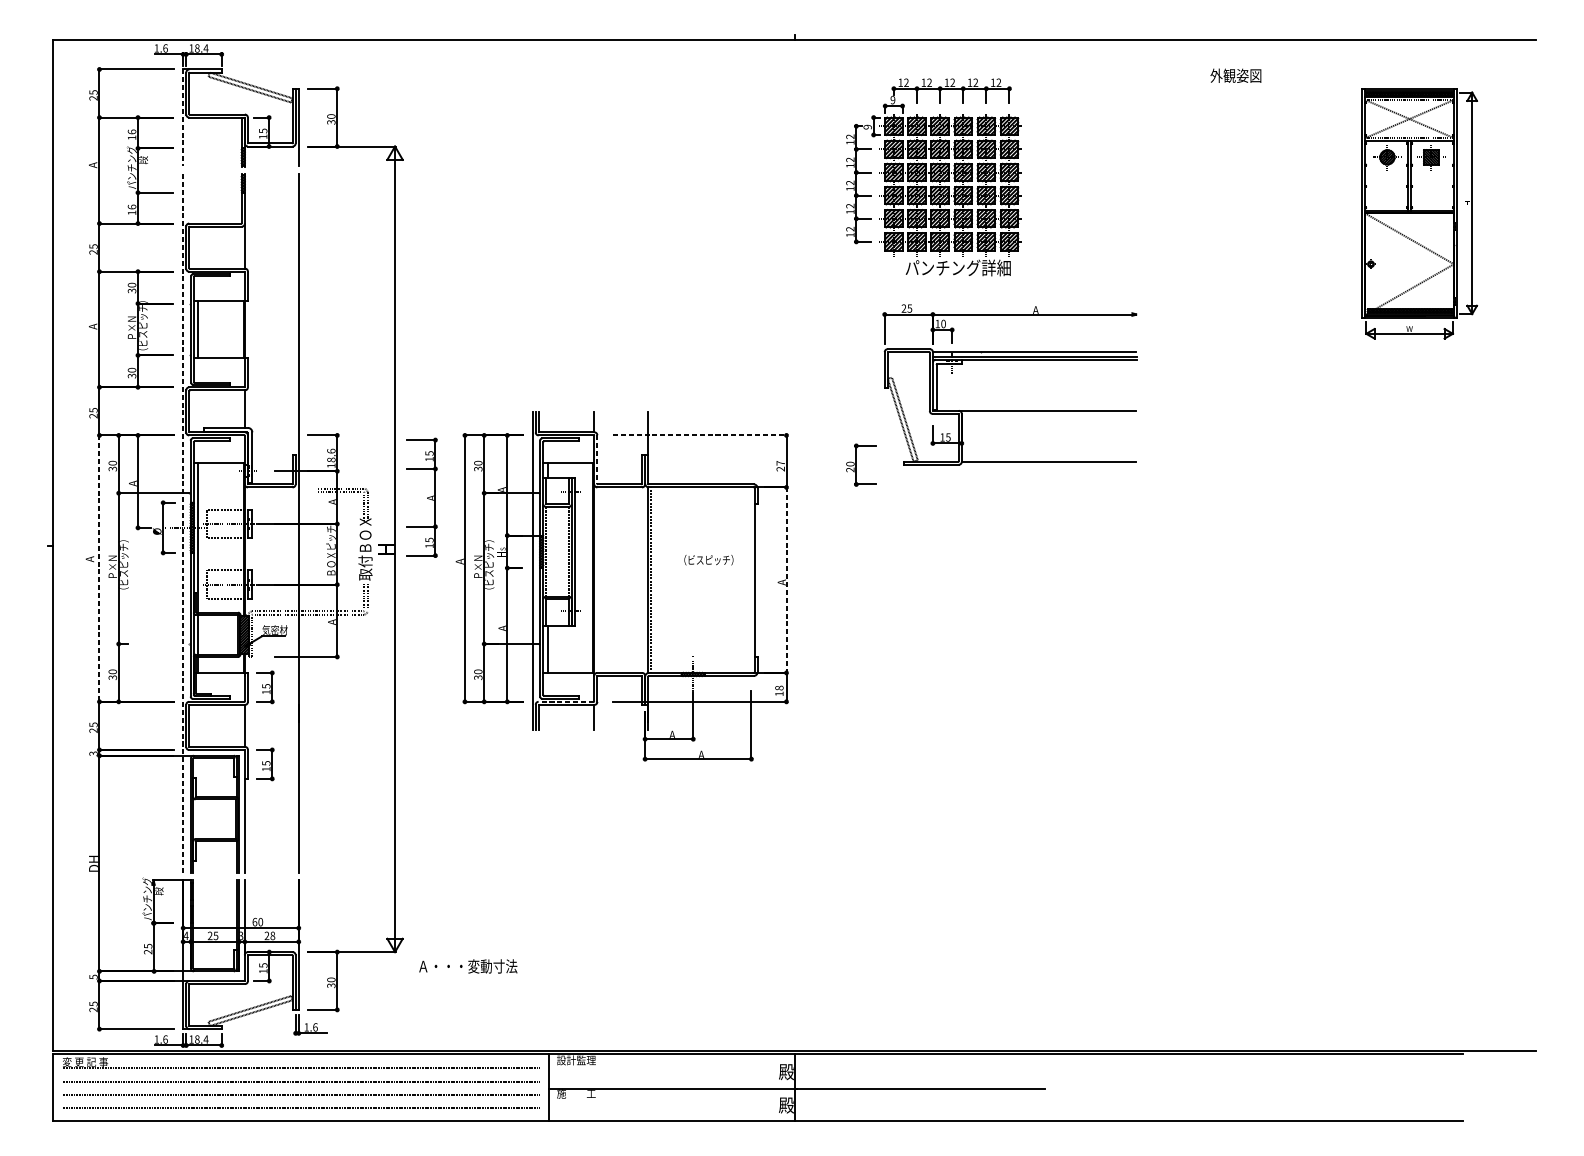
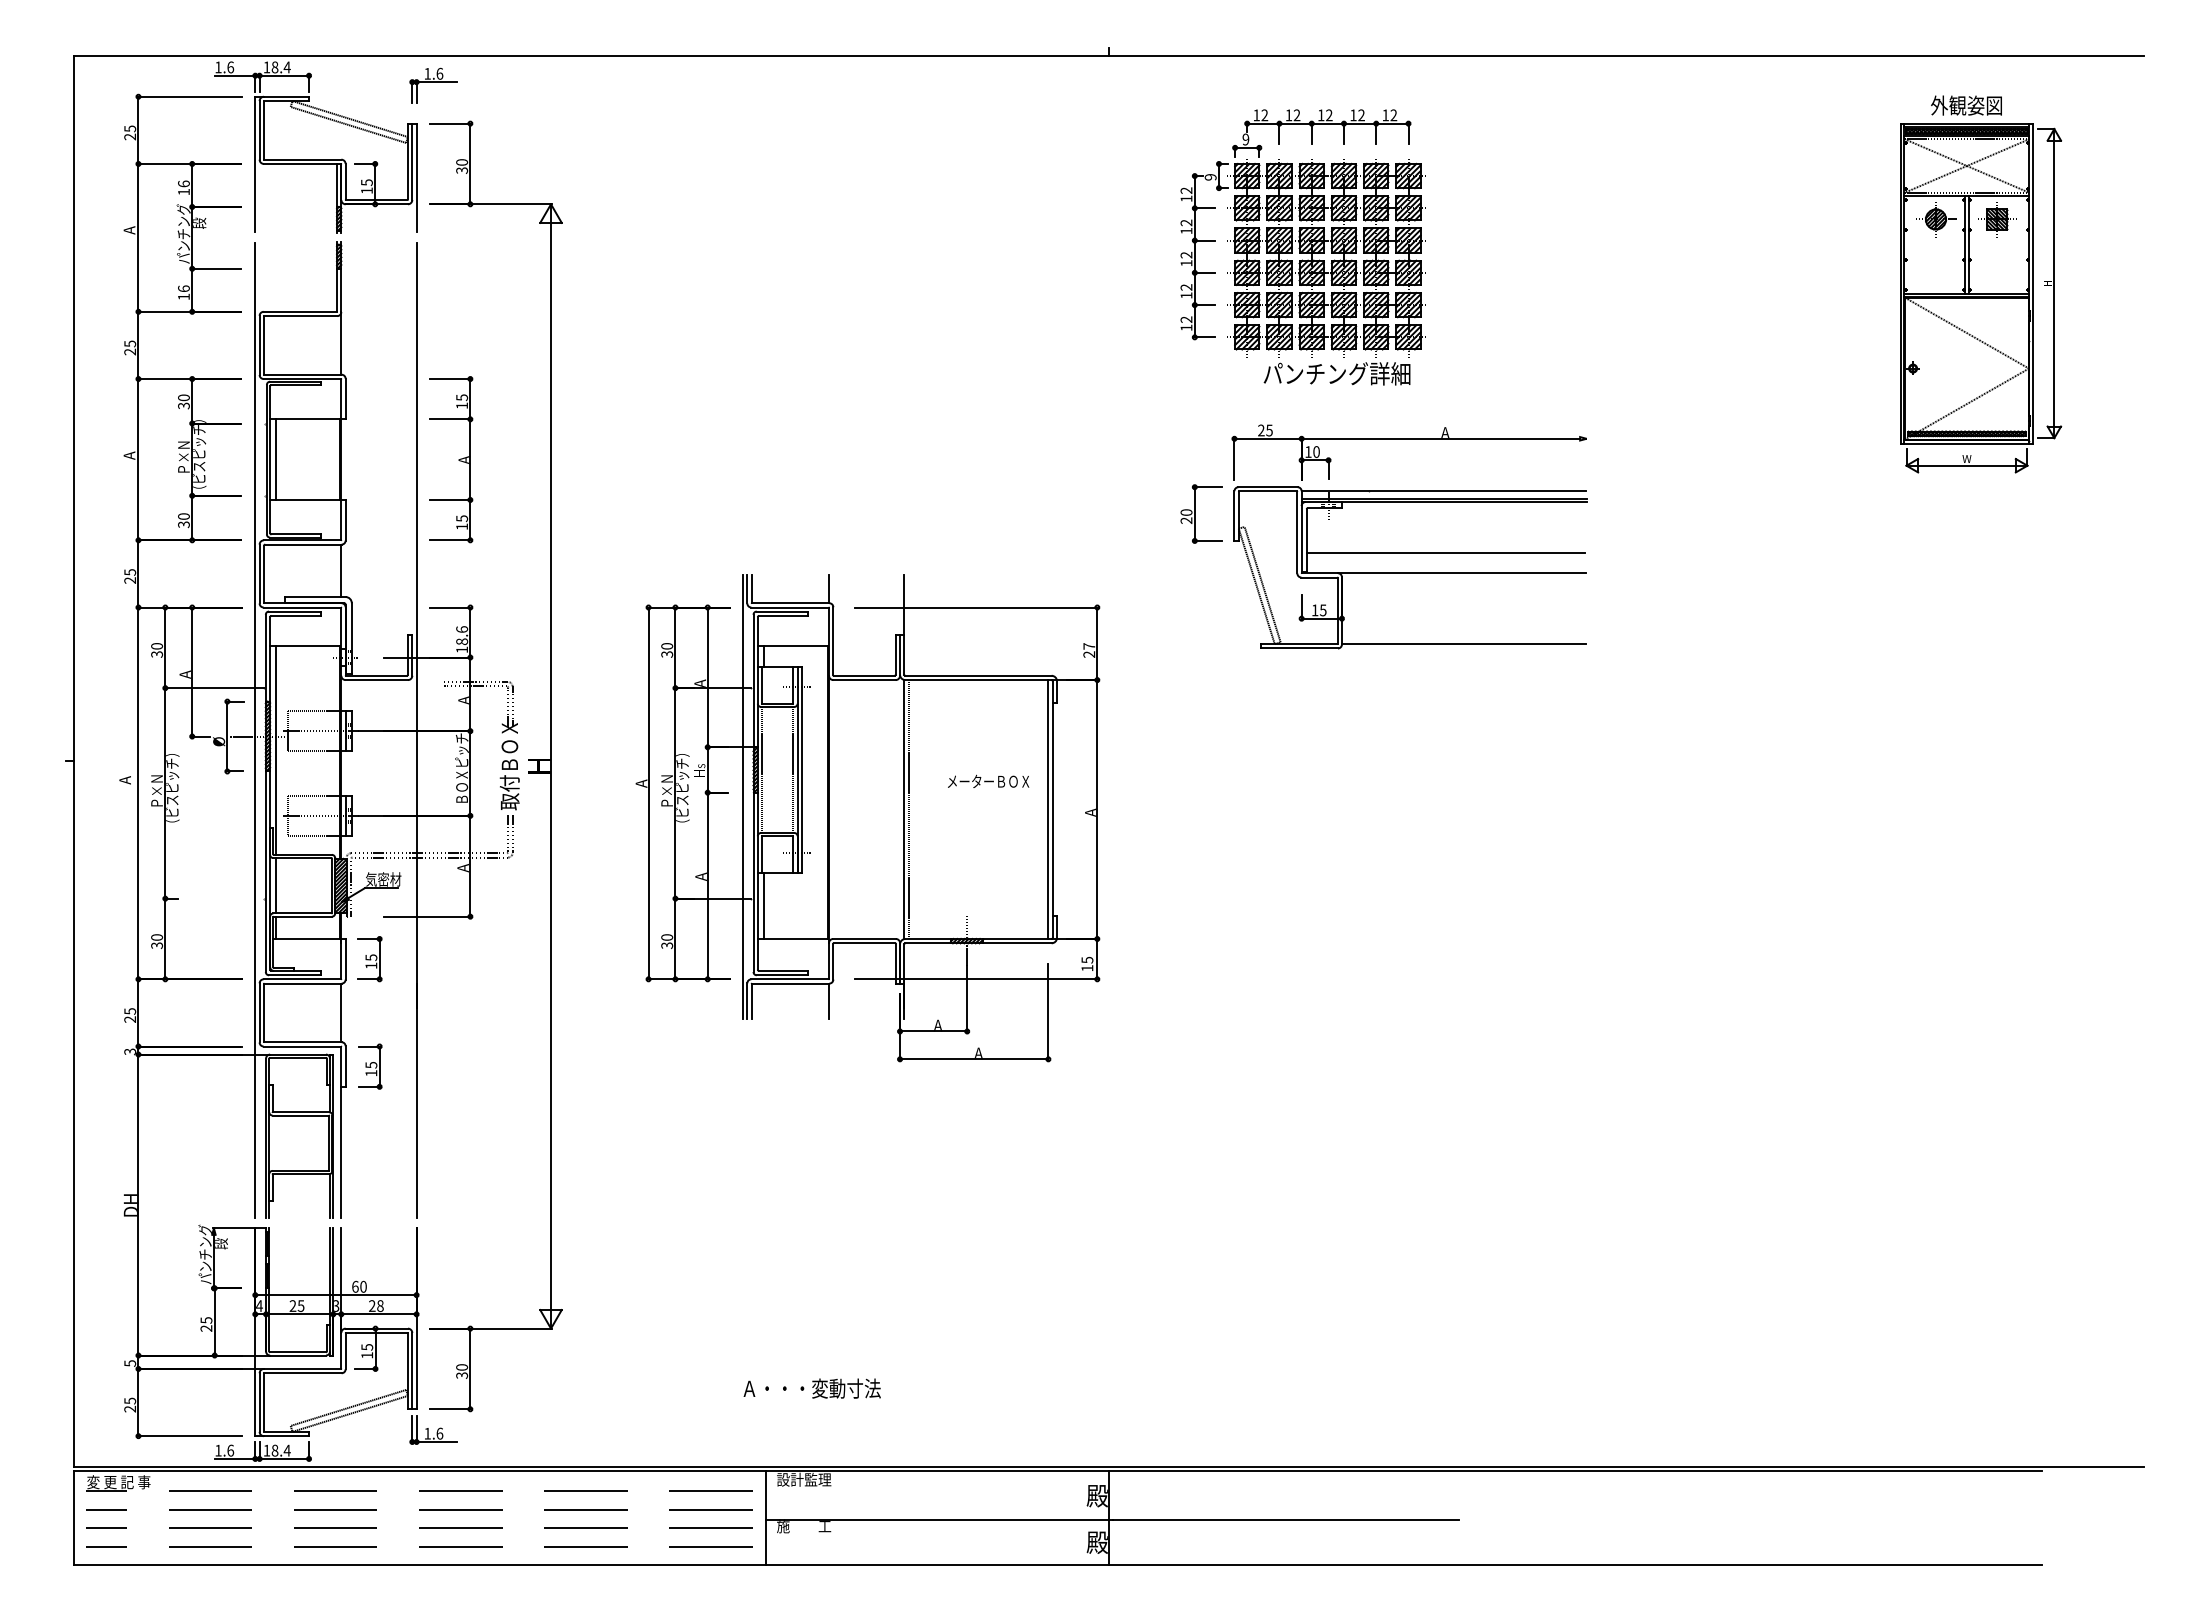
part: (310, 61) -> (433, 85), added
text: (1235, 75) -> (1966, 105), moved
line: (183, 118) -> (255, 164), dashed -> solid
line: (1035, 396) -> (1445, 552), added
line: (699, 435) -> (976, 607), dashed -> solid
line: (597, 459) -> (833, 641), dashed -> solid
part: (861, 464) -> (1201, 513), moved
part: (426, 497) -> (458, 459), moved
line: (183, 523) -> (255, 730), dashed -> solid
text: (708, 560) -> (988, 781), （ビスピッチ） -> メーターＢＯＸ
line: (99, 568) -> (138, 793), dashed -> solid
line: (751, 580) -> (1048, 809), added
line: (786, 580) -> (1097, 810), dashed -> solid
text: (779, 687) -> (1087, 959), 18 -> 15
line: (565, 701) -> (789, 979), dashed -> solid
text: (467, 966) -> (811, 1388), moved

